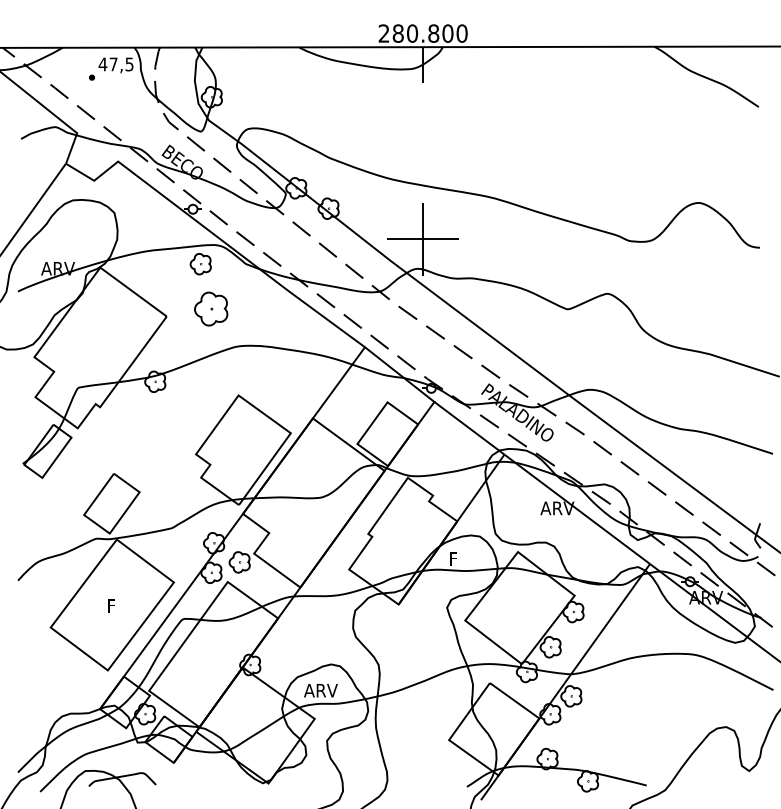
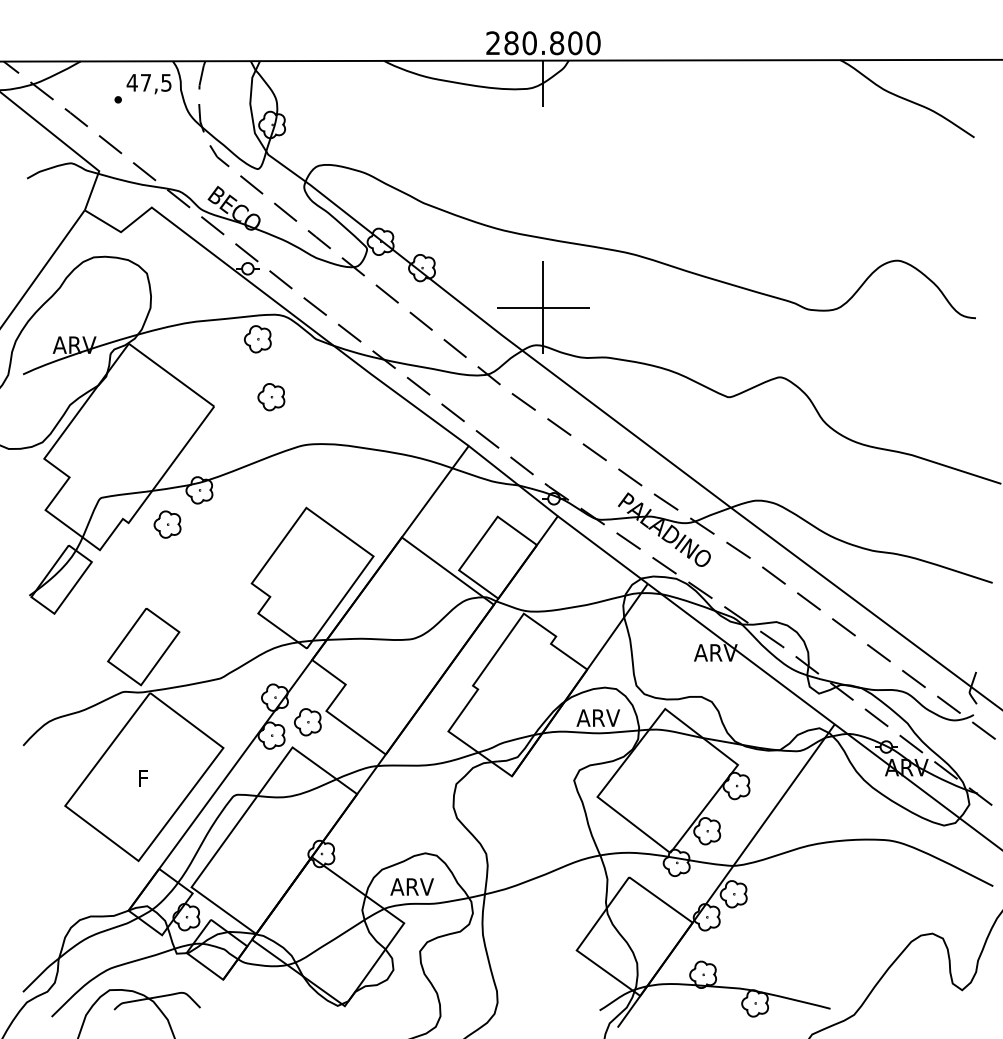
part: (211, 309) -> (271, 397), size x0.62
part: (130, 408) -> (167, 524), added
text: (465, 558) -> (597, 717), F -> ARV

